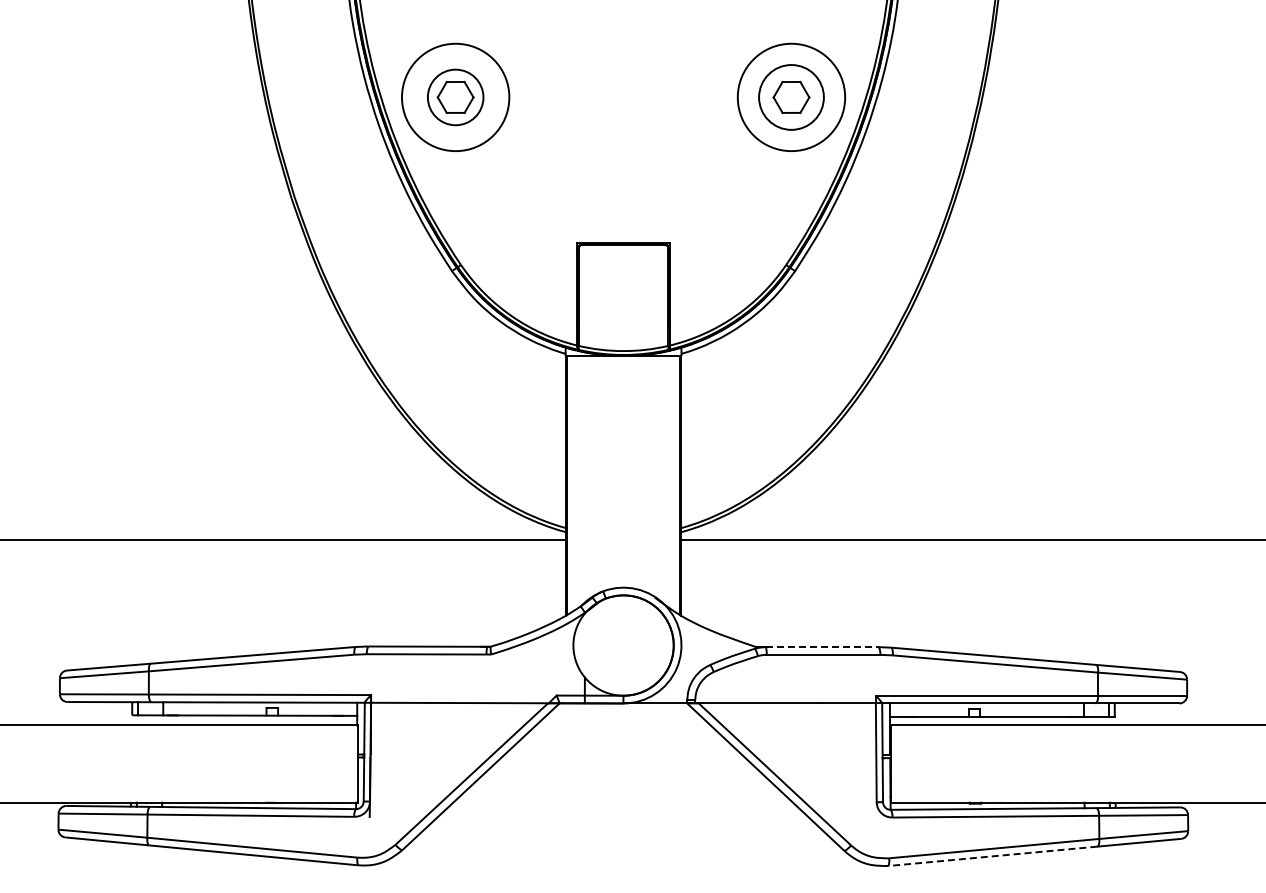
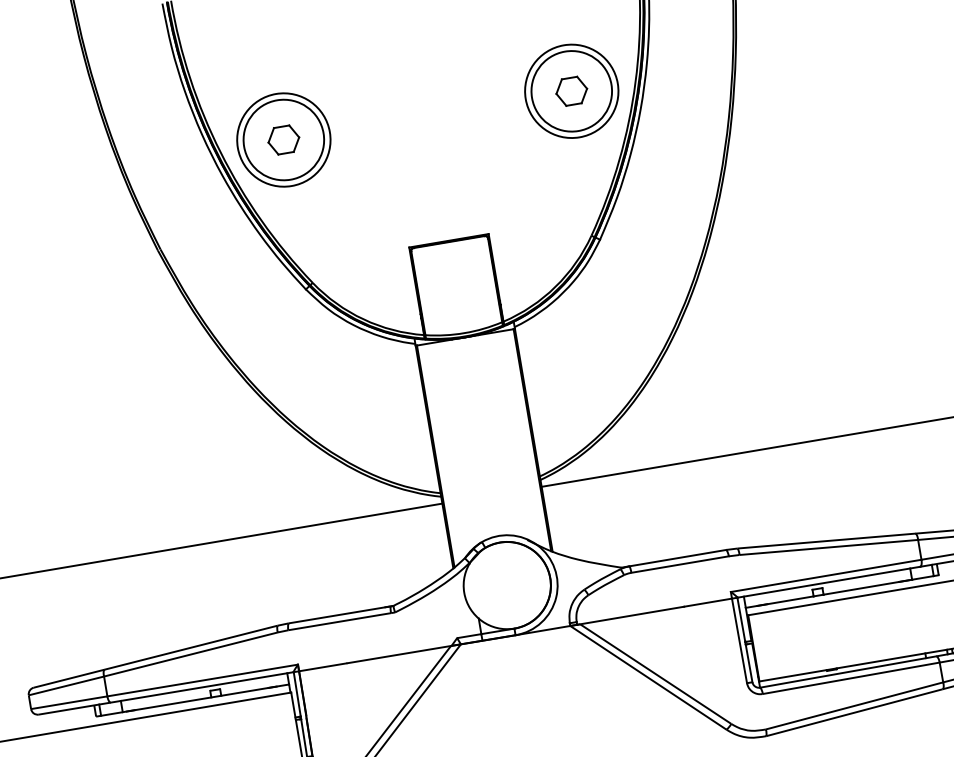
circle: (455, 97) -> (283, 140), size x1.67
circle: (791, 97) -> (571, 91), size x1.43
line: (822, 647) -> (678, 558), dashed -> solid
line: (992, 856) -> (854, 712), dashed -> solid

